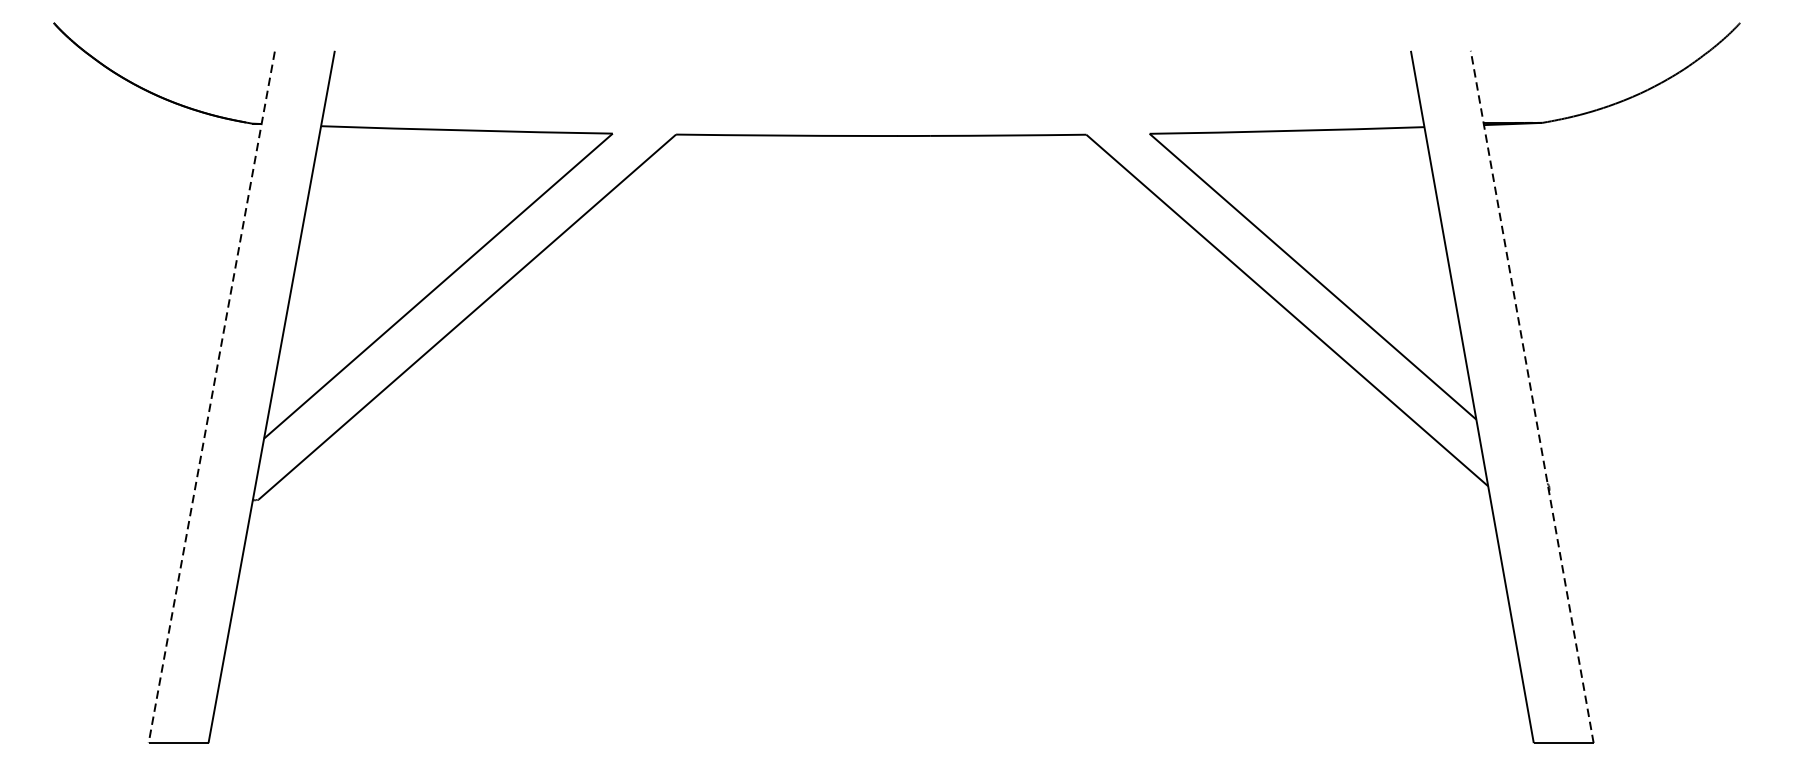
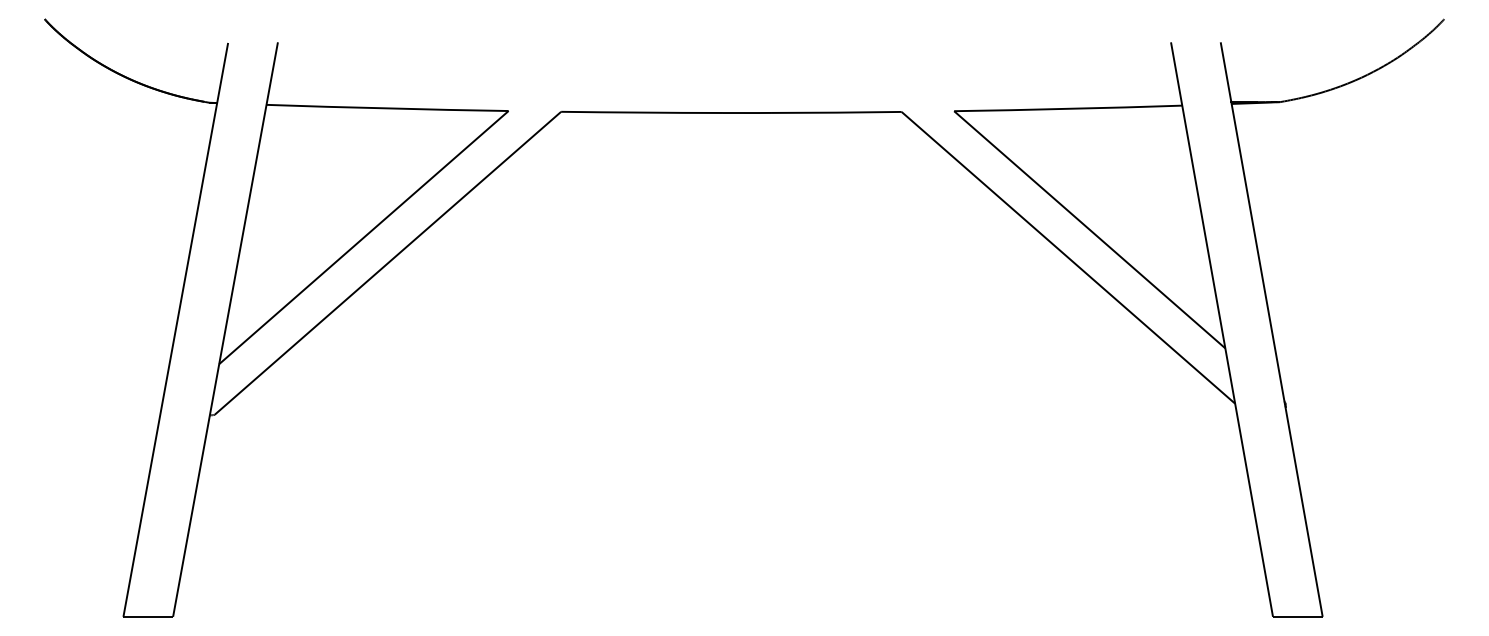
line: (211, 396) -> (175, 329), dashed -> solid
line: (1531, 396) -> (1271, 329), dashed -> solid

